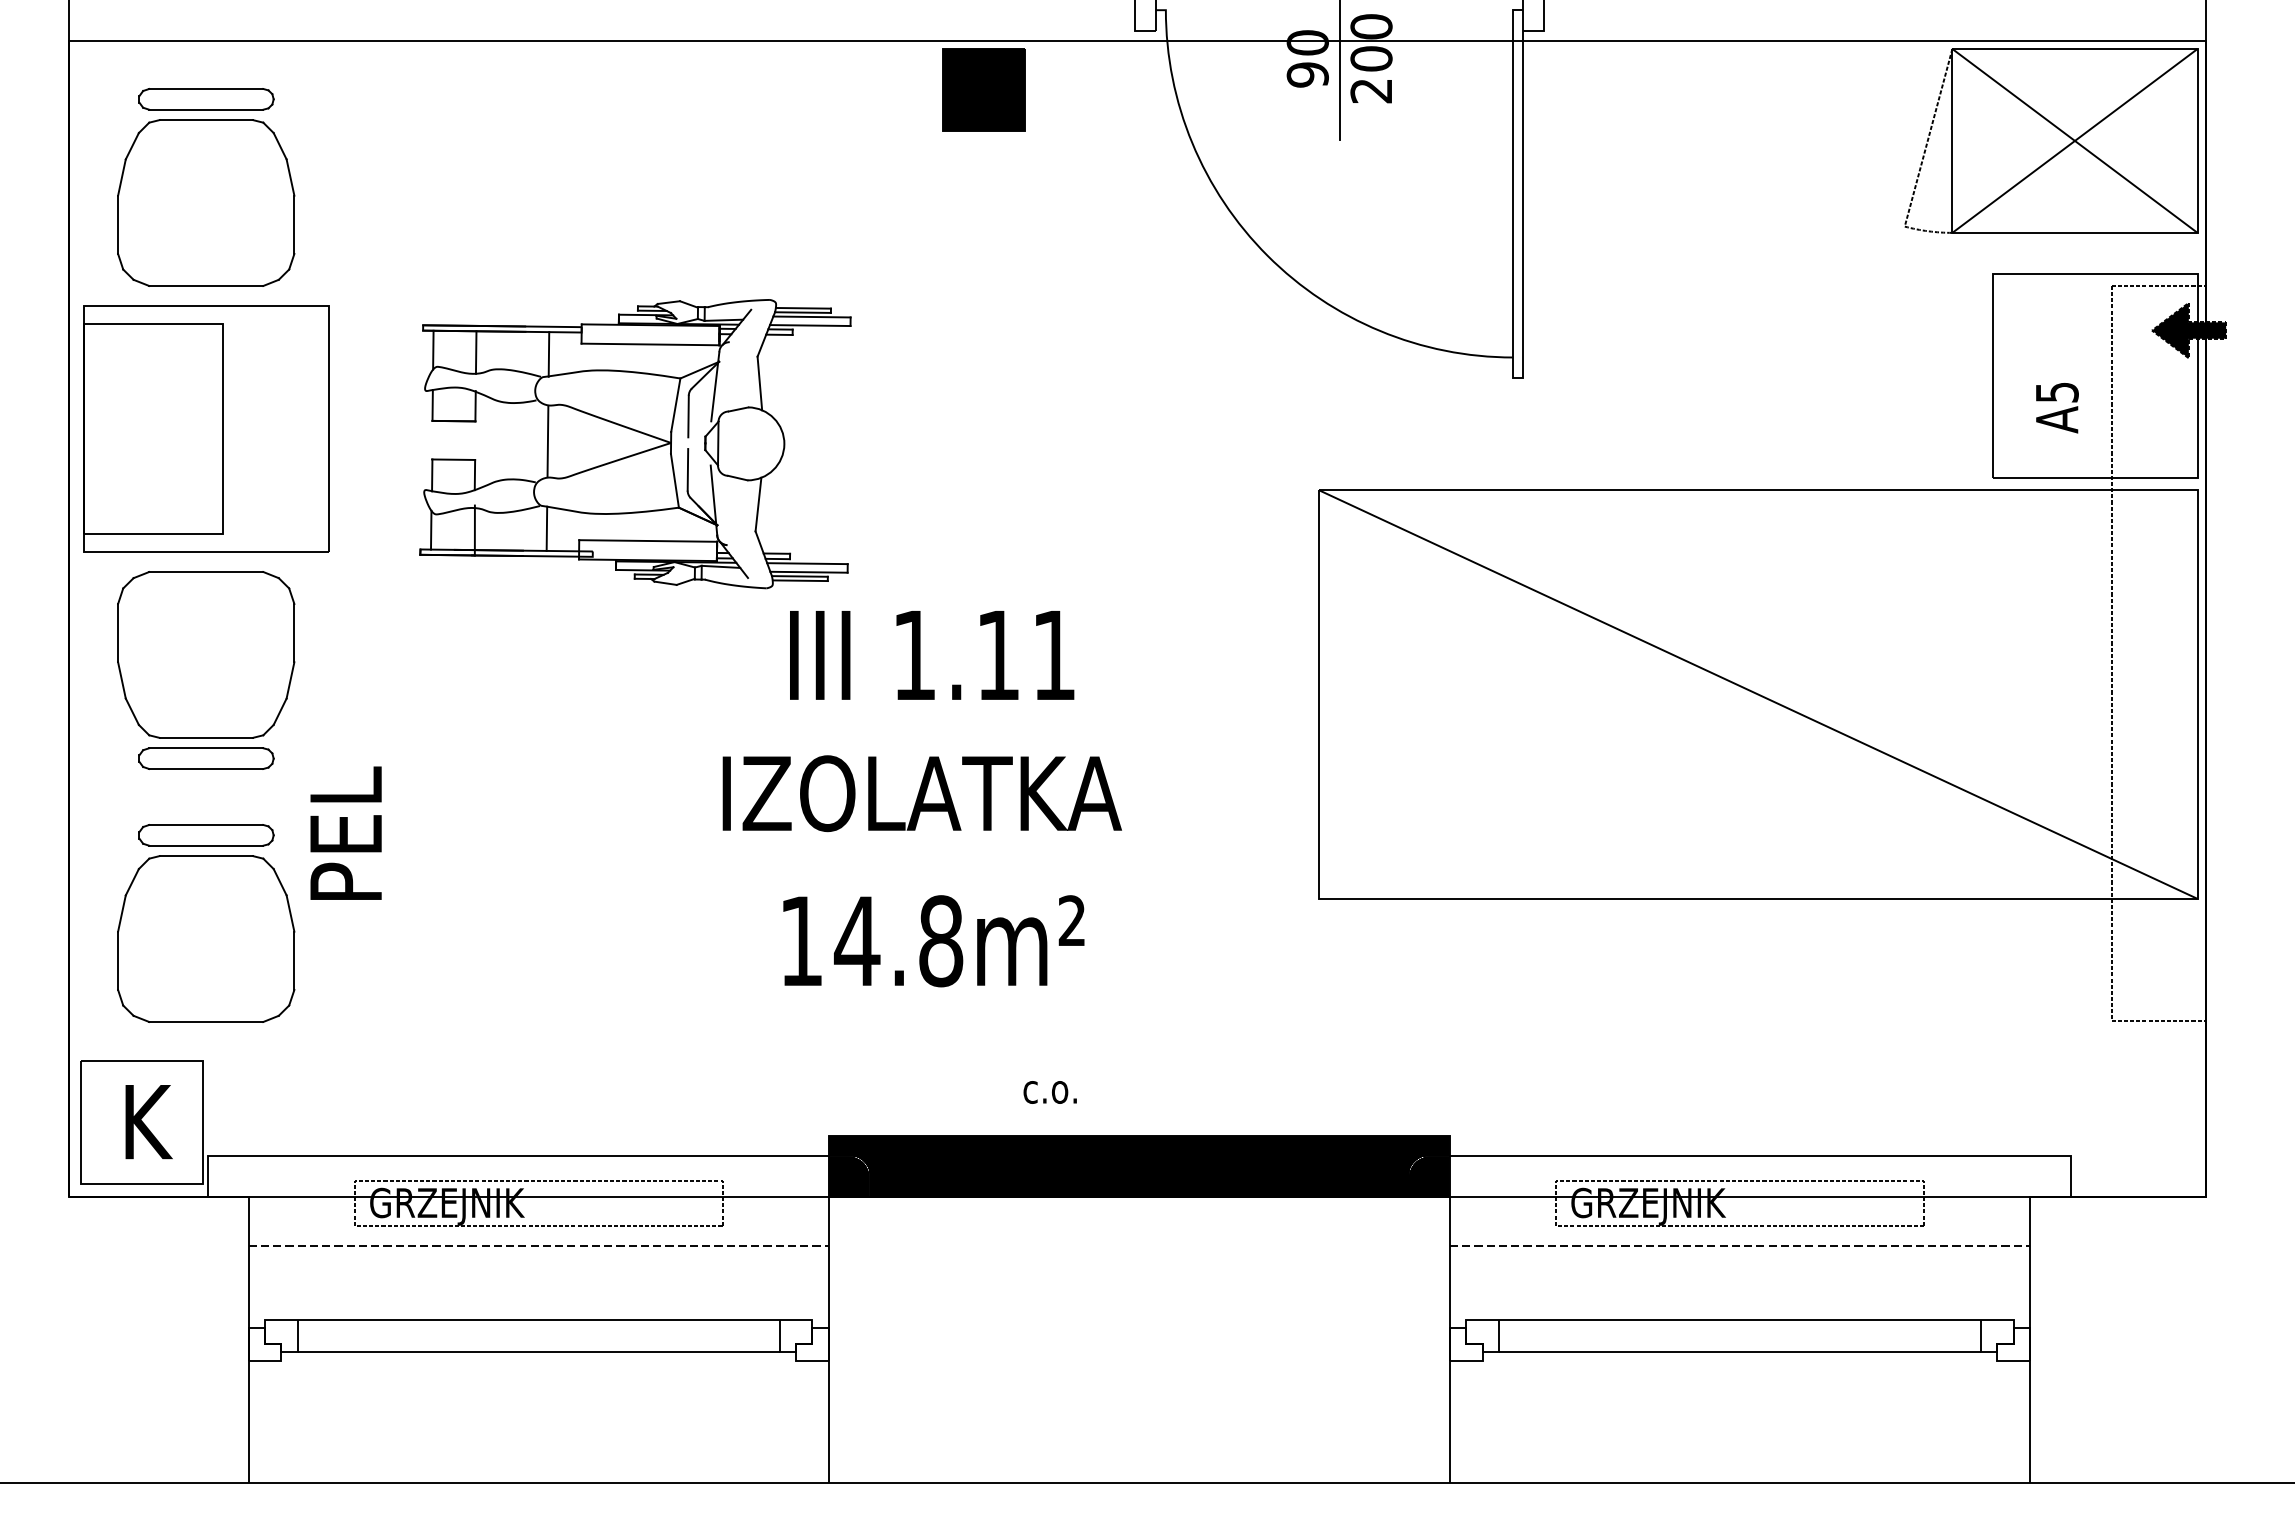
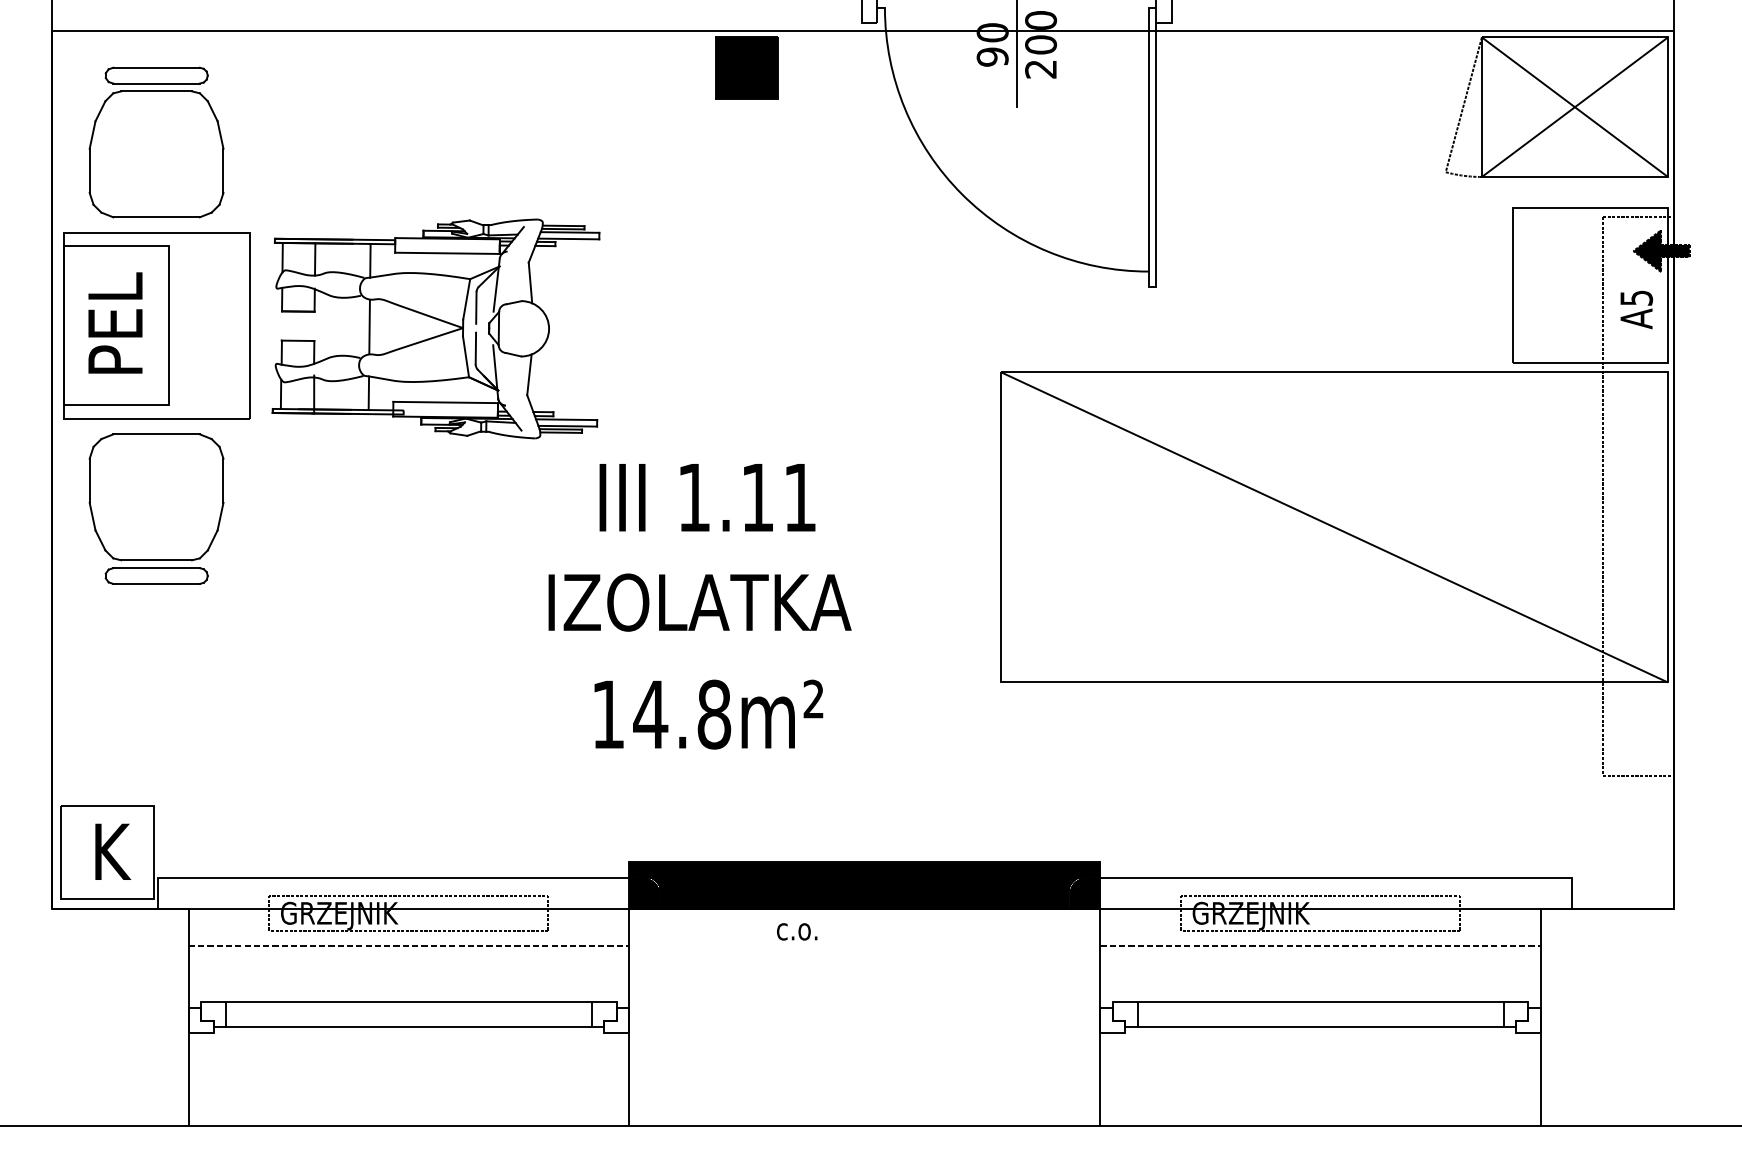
text: (2057, 408) -> (1636, 310), moved
part: (635, 444) -> (436, 329), moved
text: (345, 832) -> (115, 322), moved
part: (206, 923) -> (156, 701), removed
text: (1049, 1092) -> (796, 931), moved

